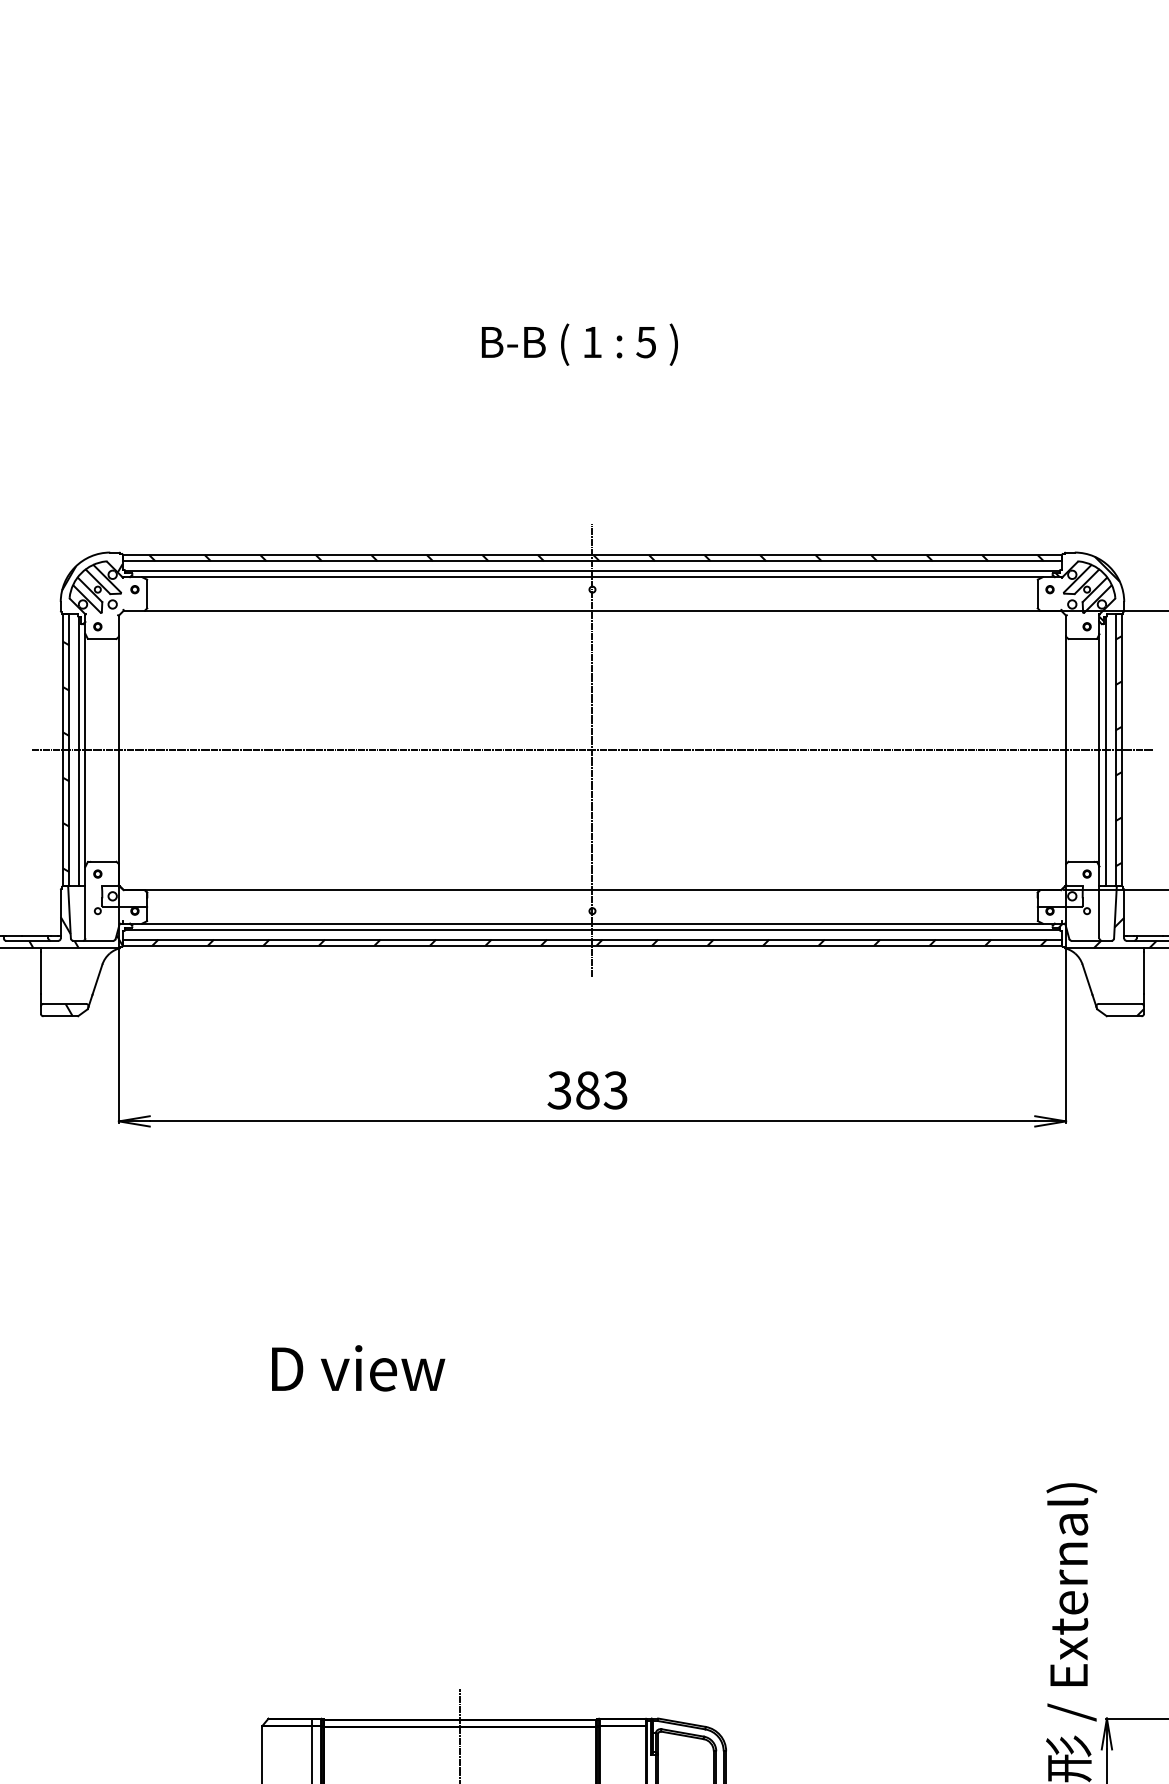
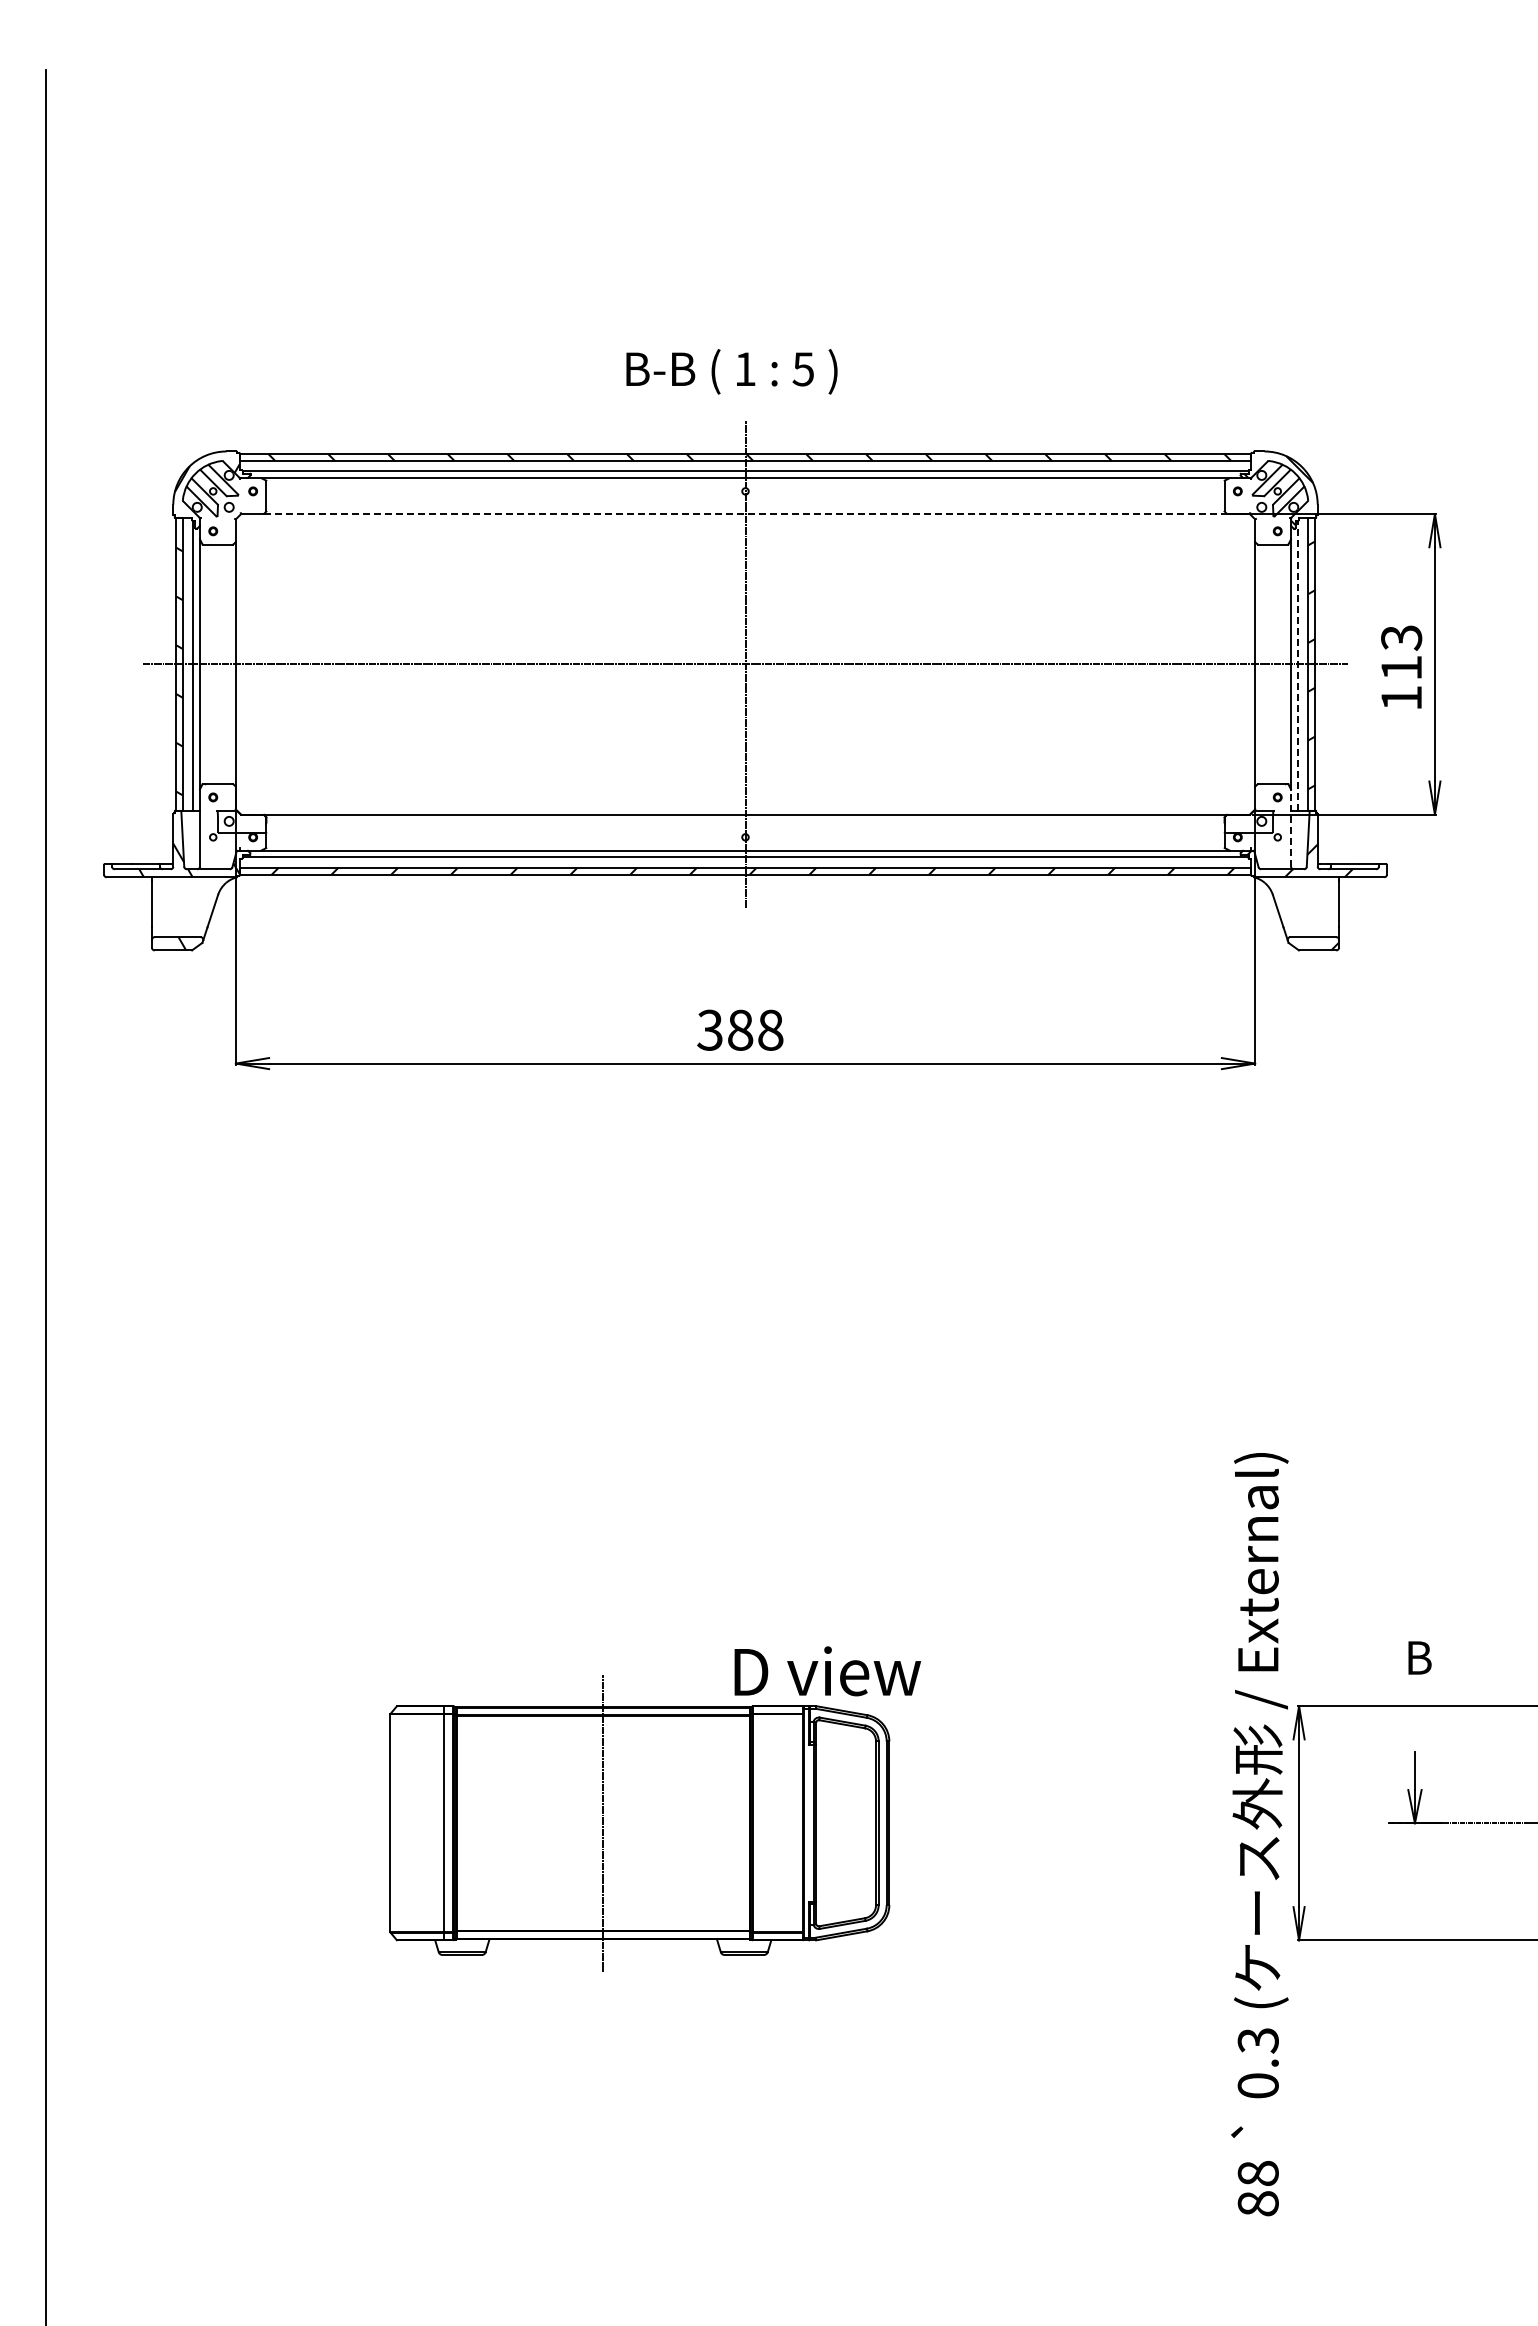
text: (579, 344) -> (731, 371), moved
line: (592, 611) -> (745, 514), solid -> dashed
line: (1105, 751) -> (1297, 665), solid -> dashed
line: (1099, 901) -> (1291, 827), solid -> dashed
text: (615, 1089) -> (770, 1029), 383 -> 388
text: (358, 1368) -> (827, 1671), moved

